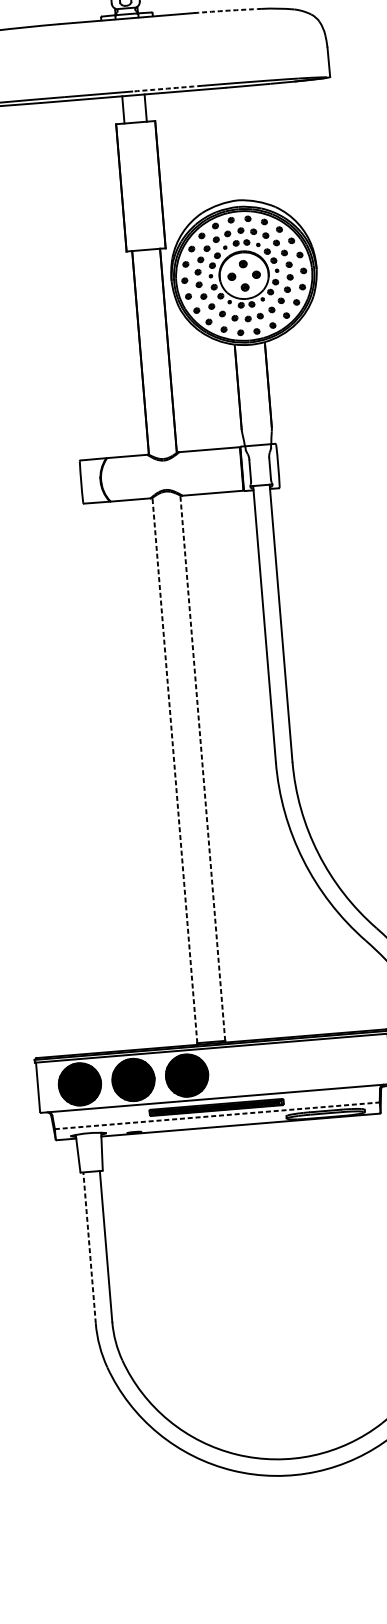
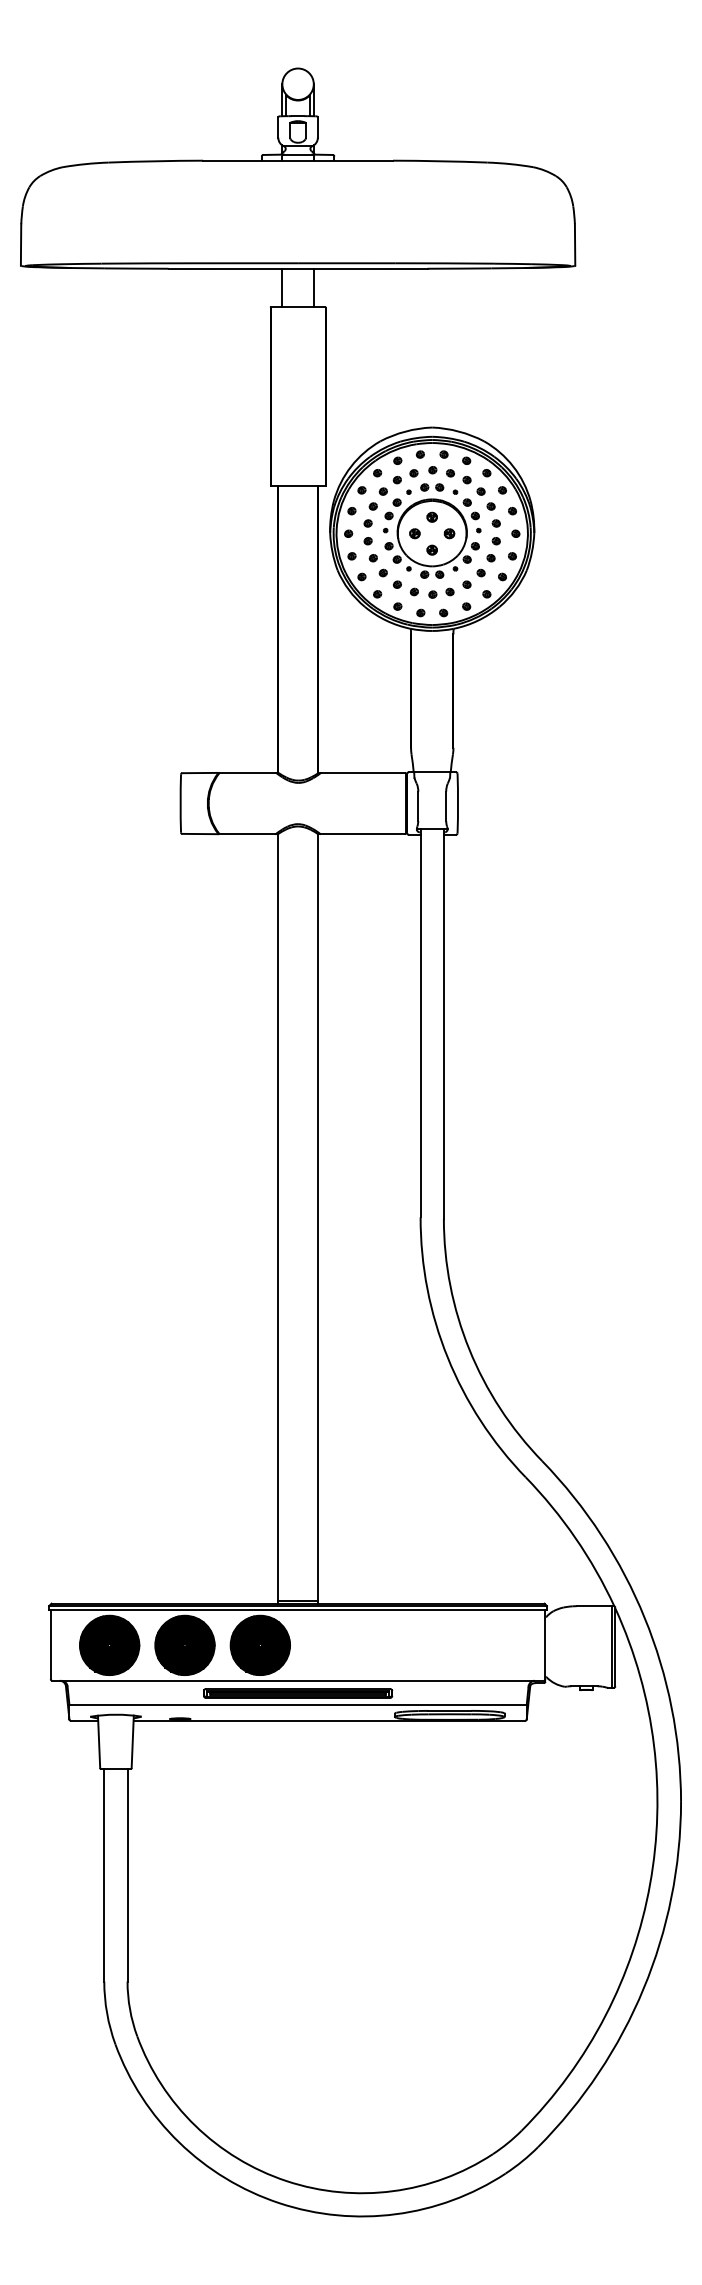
arc: (228, 10) -> (440, 161), dashed -> solid
arc: (167, 88) -> (346, 263), dashed -> solid
line: (202, 768) -> (317, 1217), dashed -> solid
line: (174, 770) -> (278, 1217), dashed -> solid
line: (217, 1116) -> (298, 1705), dashed -> solid
line: (89, 1247) -> (104, 1874), dashed -> solid

